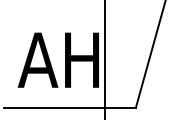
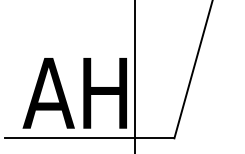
text: (58, 60) -> (74, 93), moved

